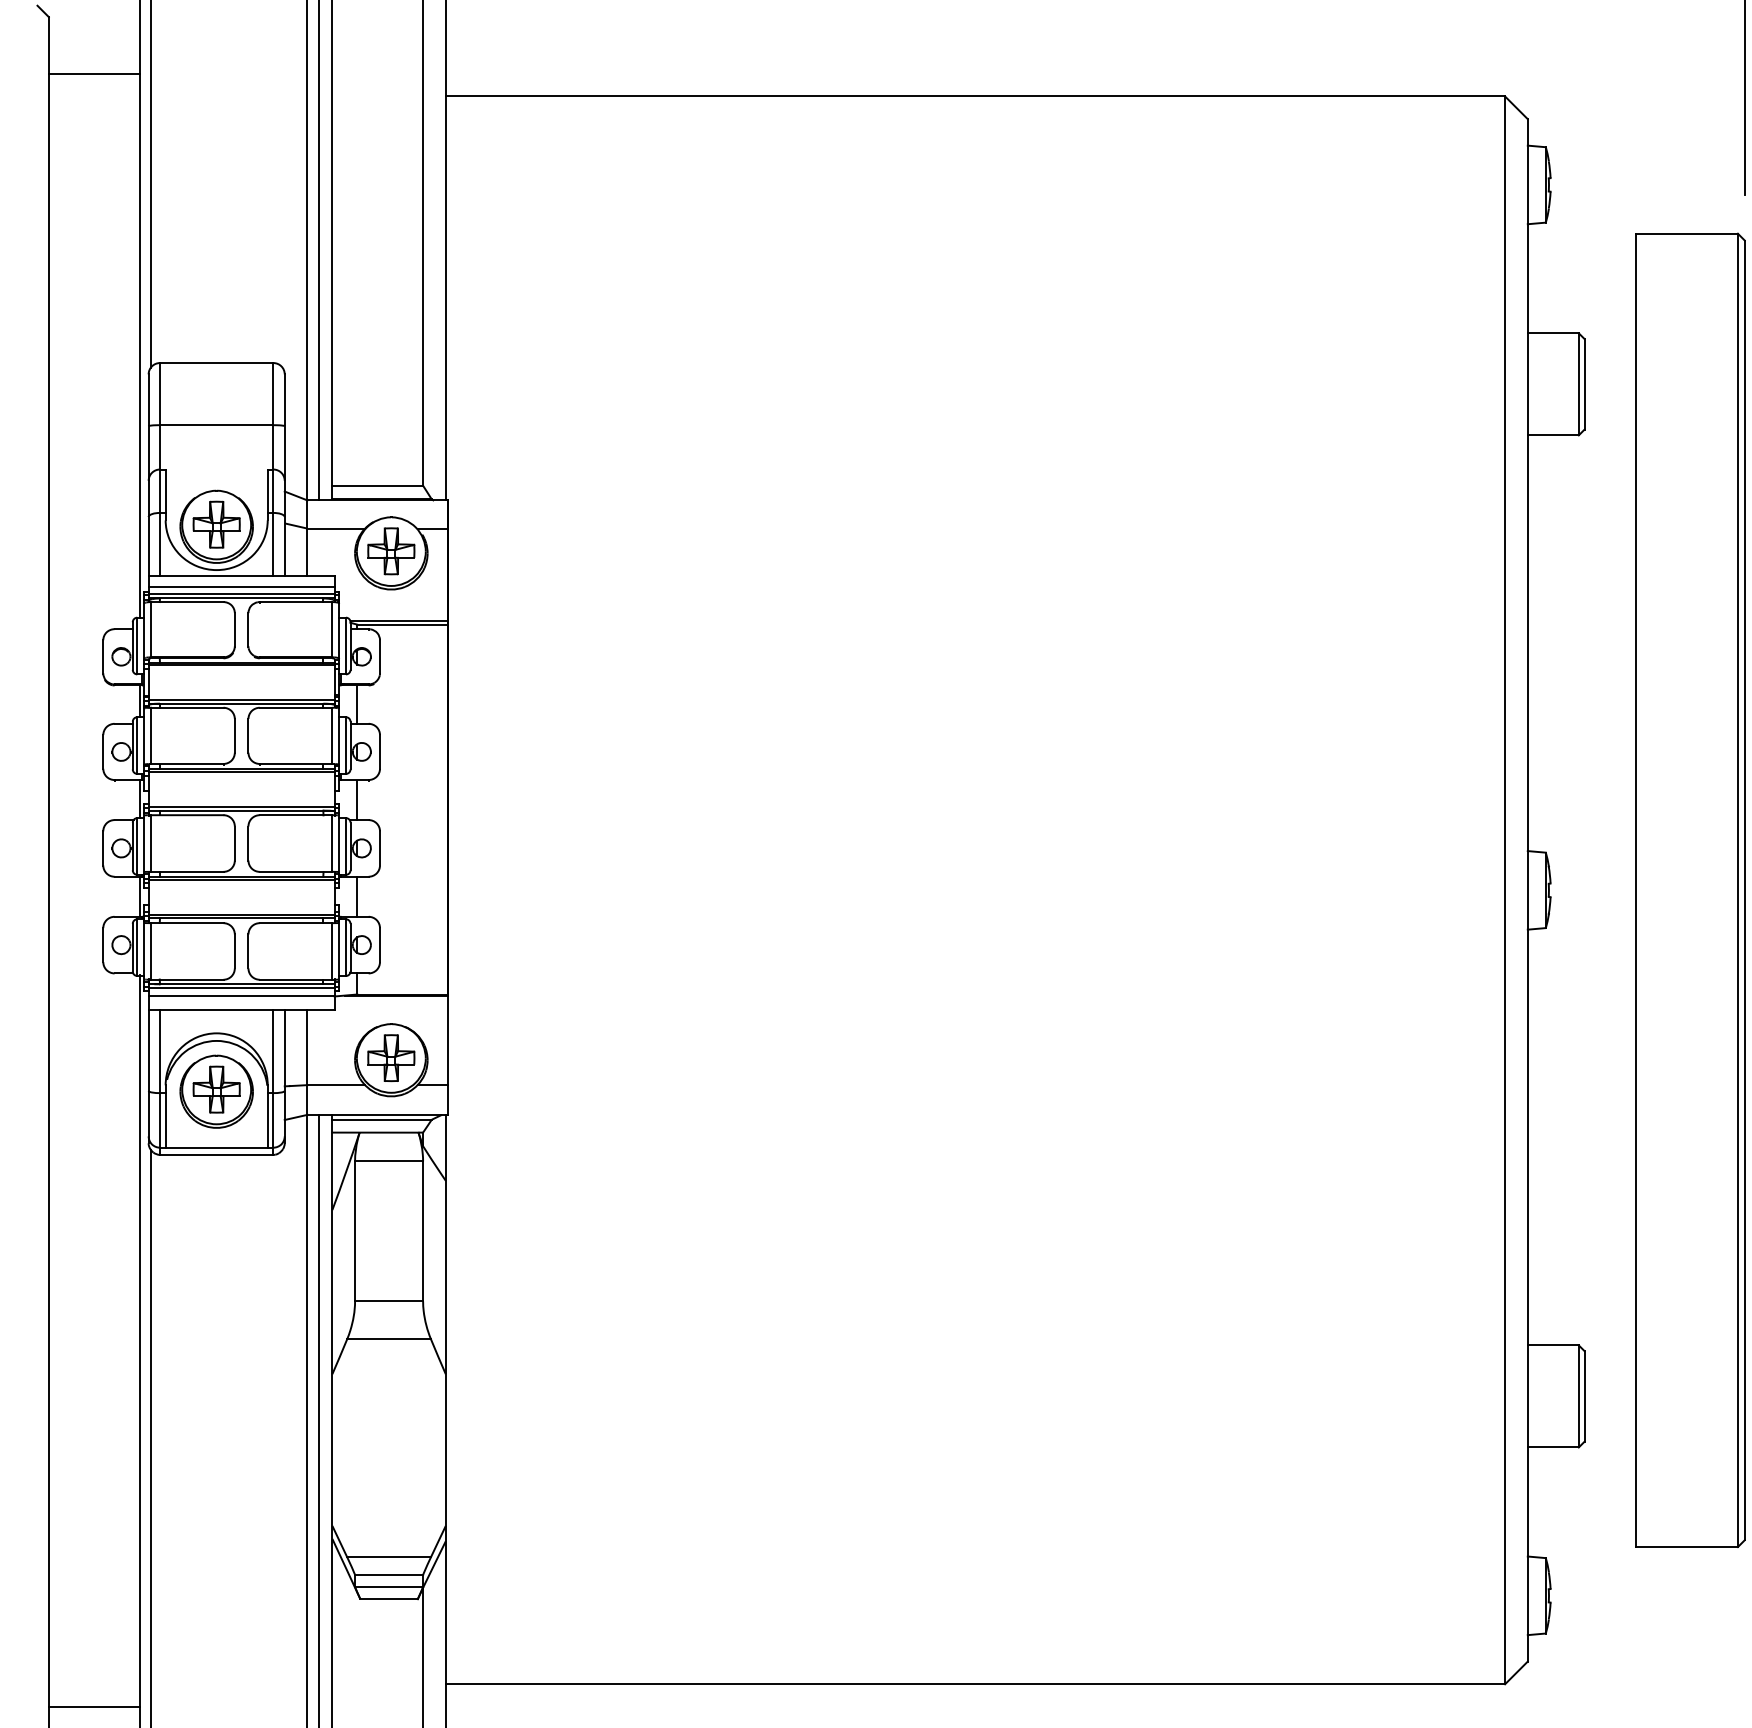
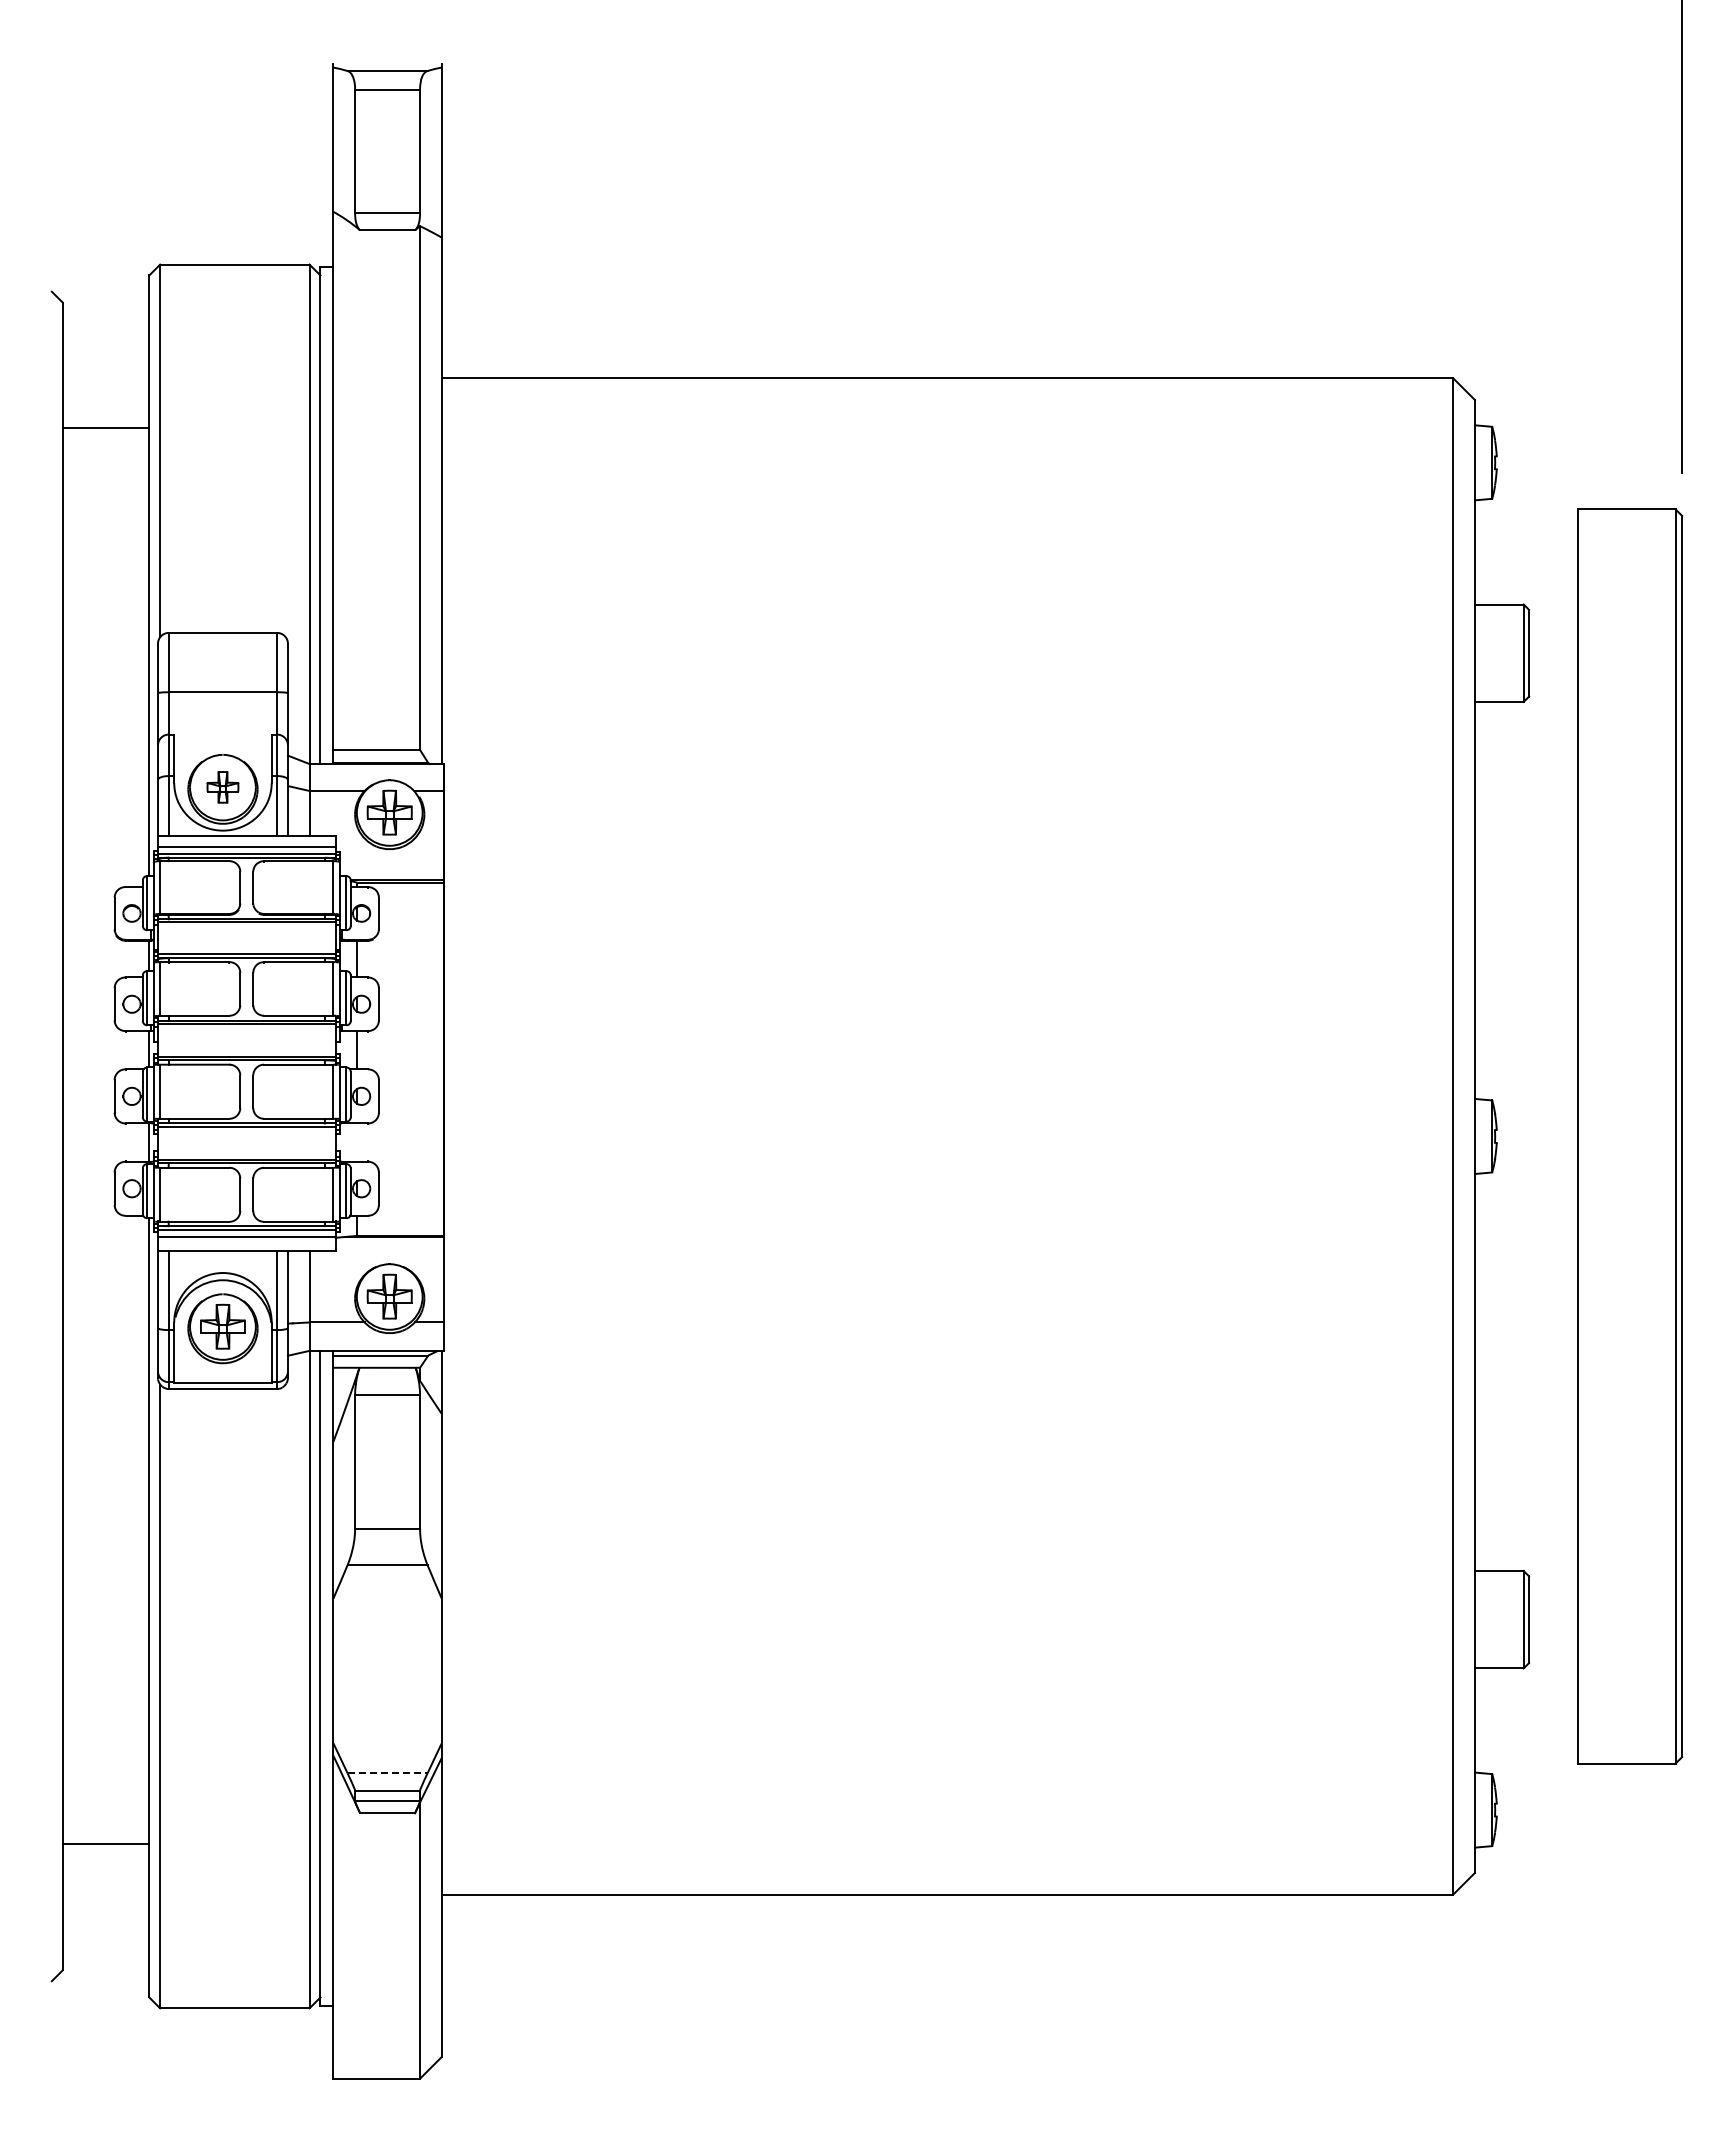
line: (93, 73) -> (105, 427), moved
part: (216, 524) -> (222, 787), size x0.7
line: (357, 896) -> (357, 1142), removed
line: (390, 1557) -> (388, 1773), solid -> dashed
line: (93, 1707) -> (105, 1844), moved

